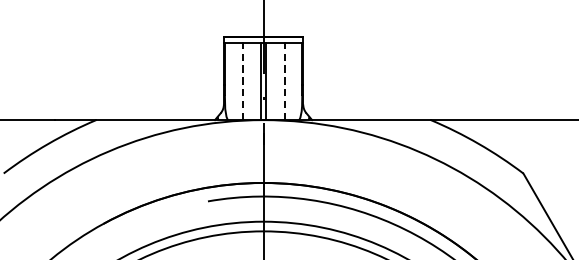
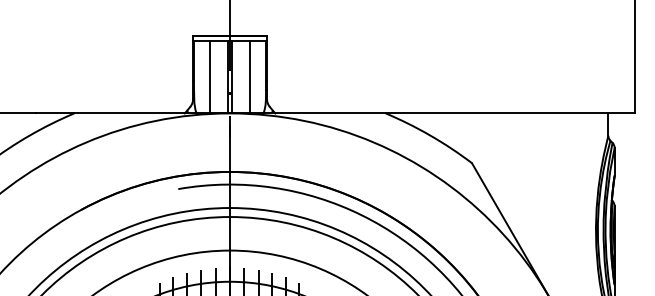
line: (242, 80) -> (210, 76), dashed -> solid
line: (284, 80) -> (249, 76), dashed -> solid

